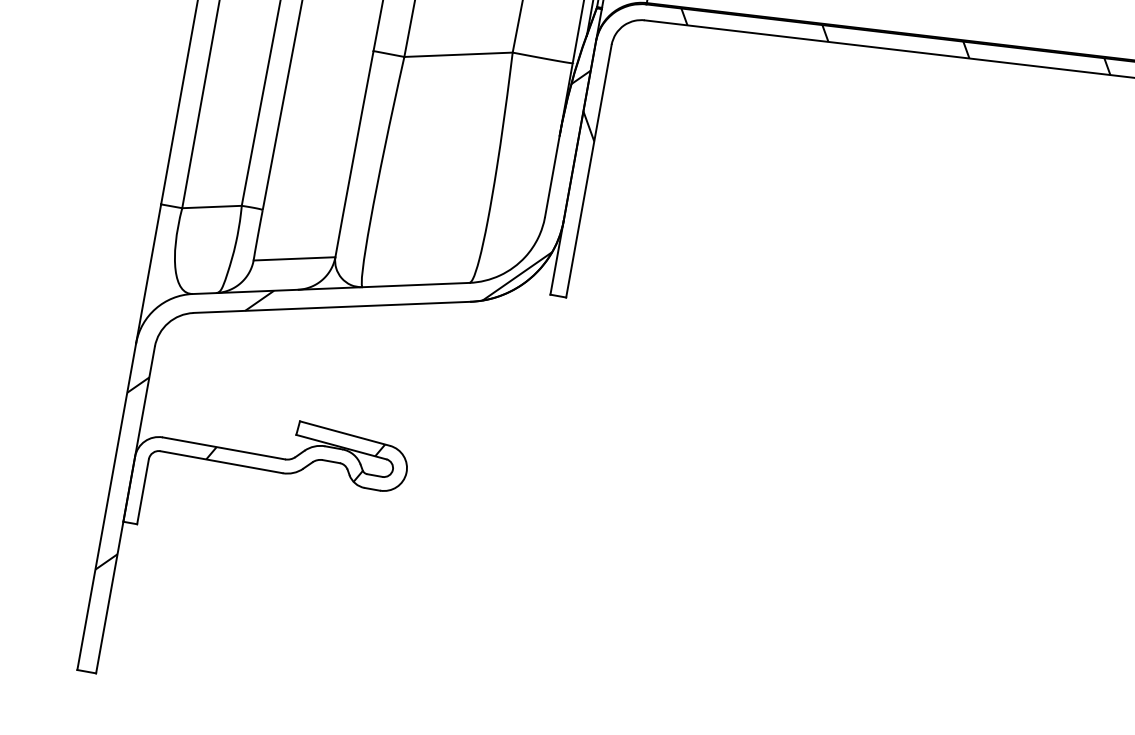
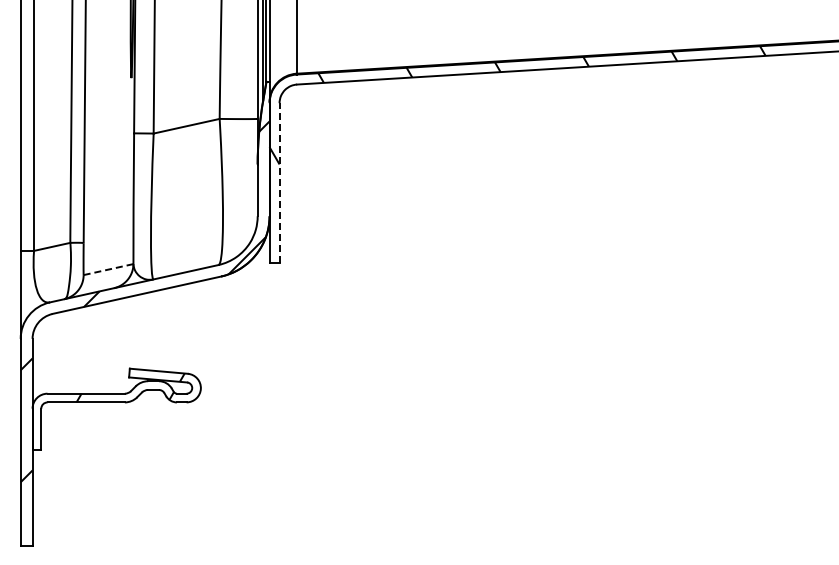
line: (589, 169) -> (279, 182), solid -> dashed
line: (294, 258) -> (108, 269), solid -> dashed

